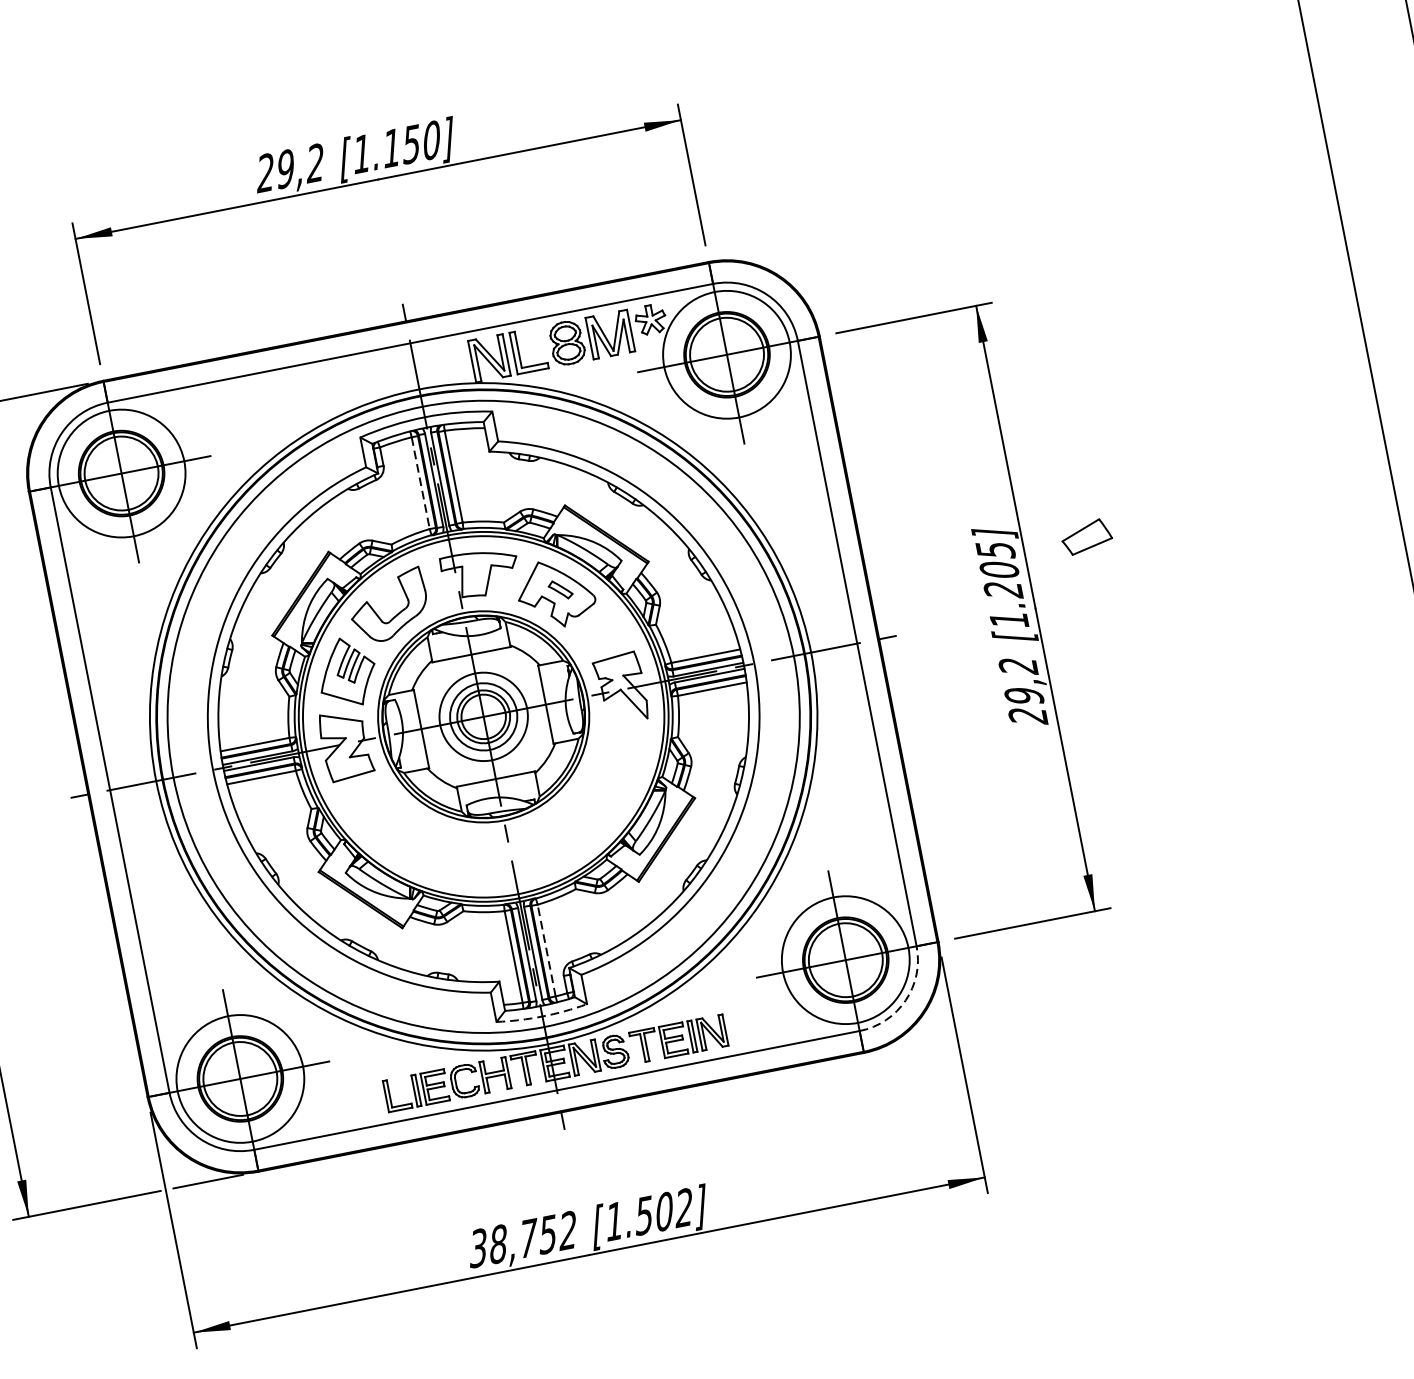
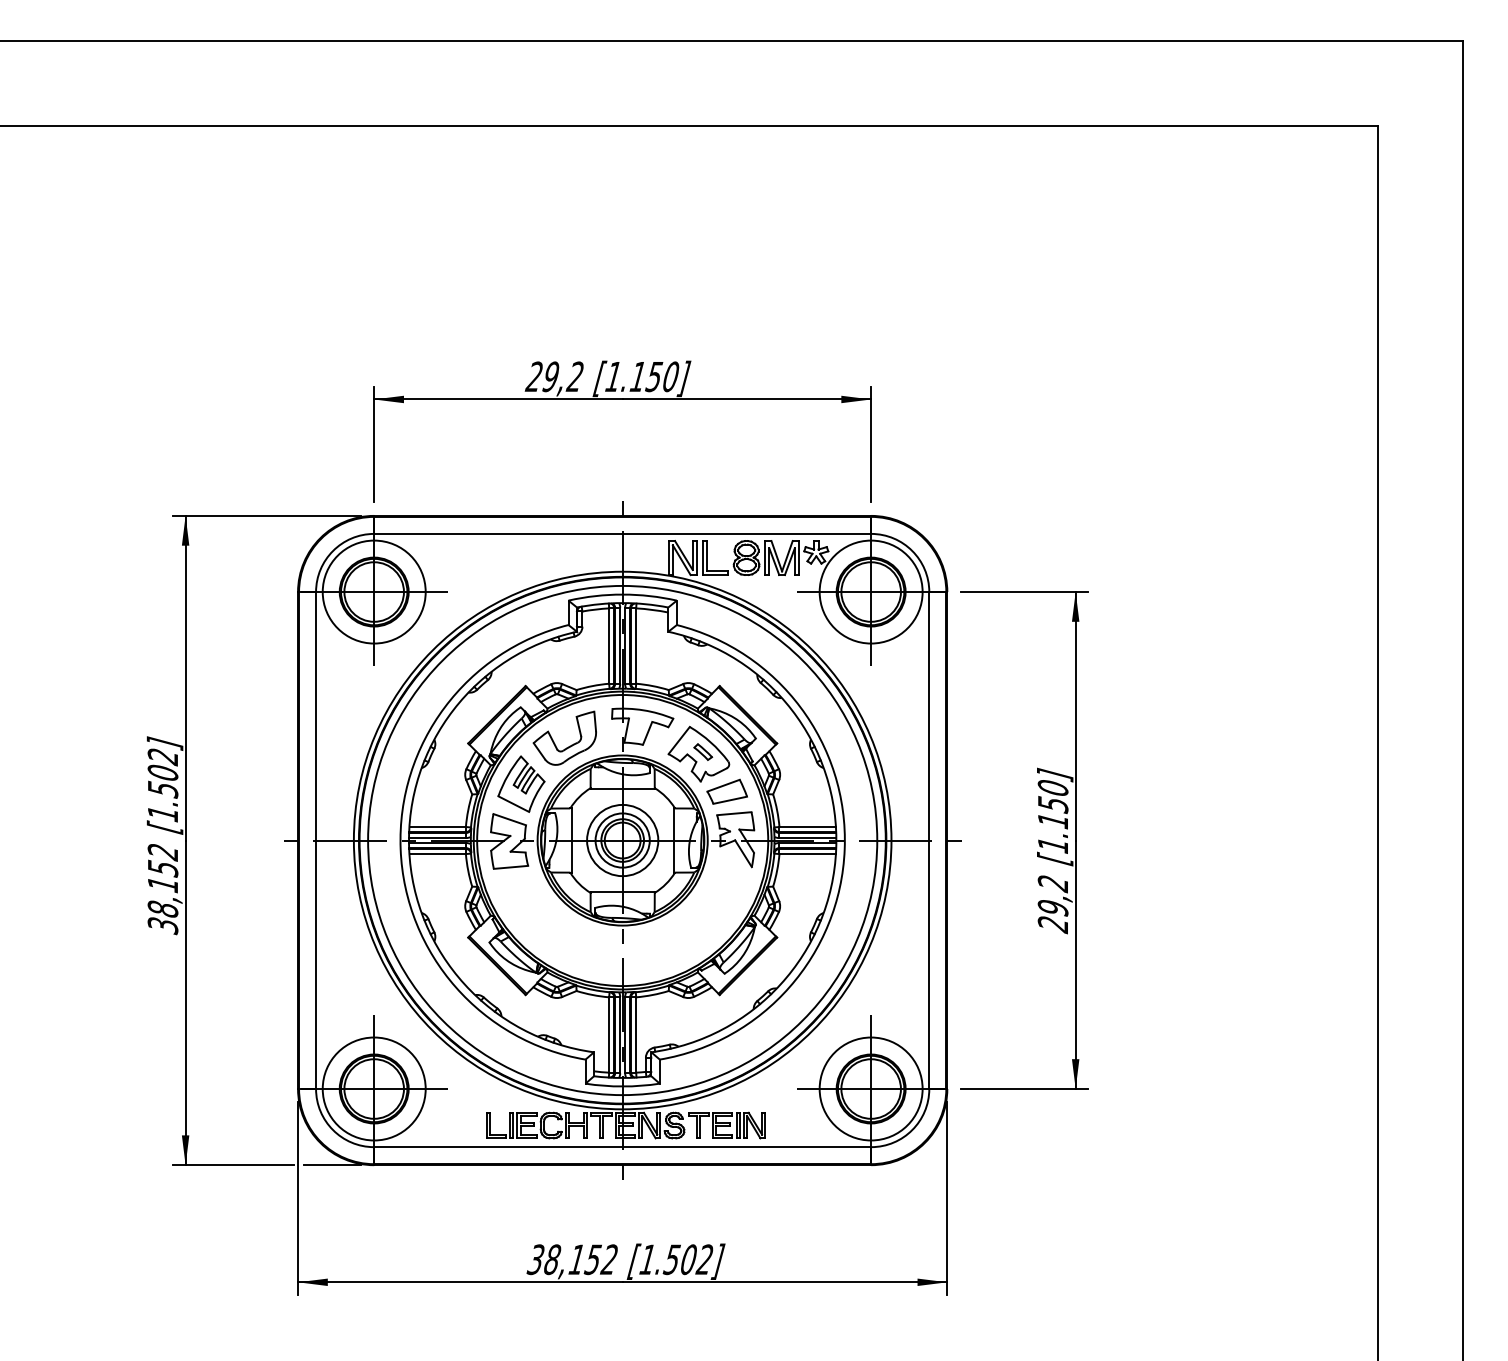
line: (421, 483) -> (609, 646), dashed -> solid
part: (1085, 536) -> (726, 791), moved
text: (998, 570) -> (1052, 804), [1.205] -> [1.150]
line: (547, 951) -> (636, 1035), dashed -> solid
arc: (906, 1000) -> (912, 1130), dashed -> solid
arc: (542, 1016) -> (622, 1086), dashed -> solid
text: (528, 1238) -> (577, 1259), 38,752 -> 38,152

